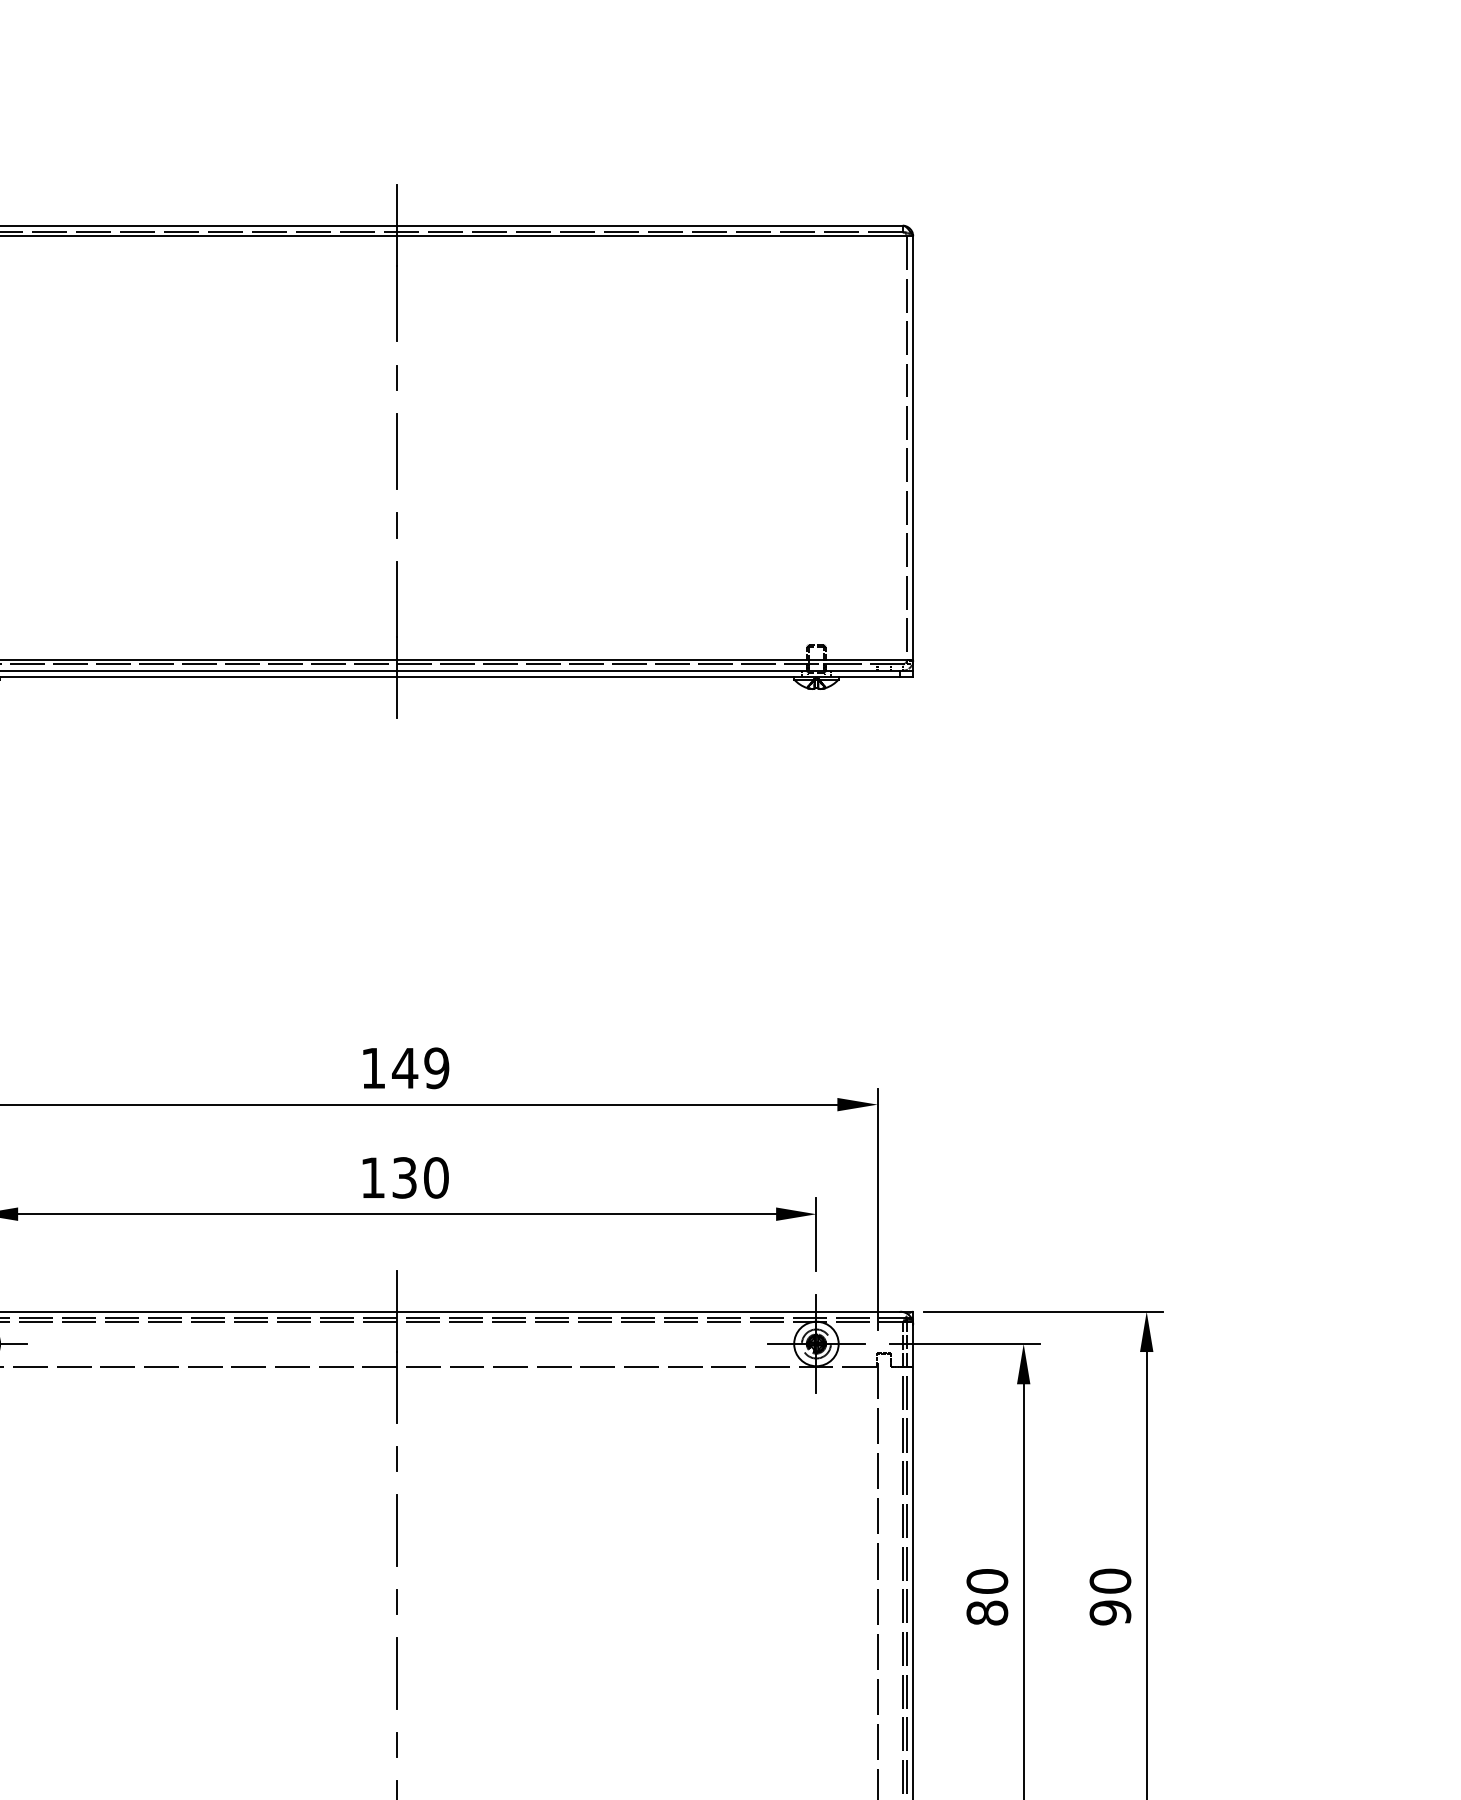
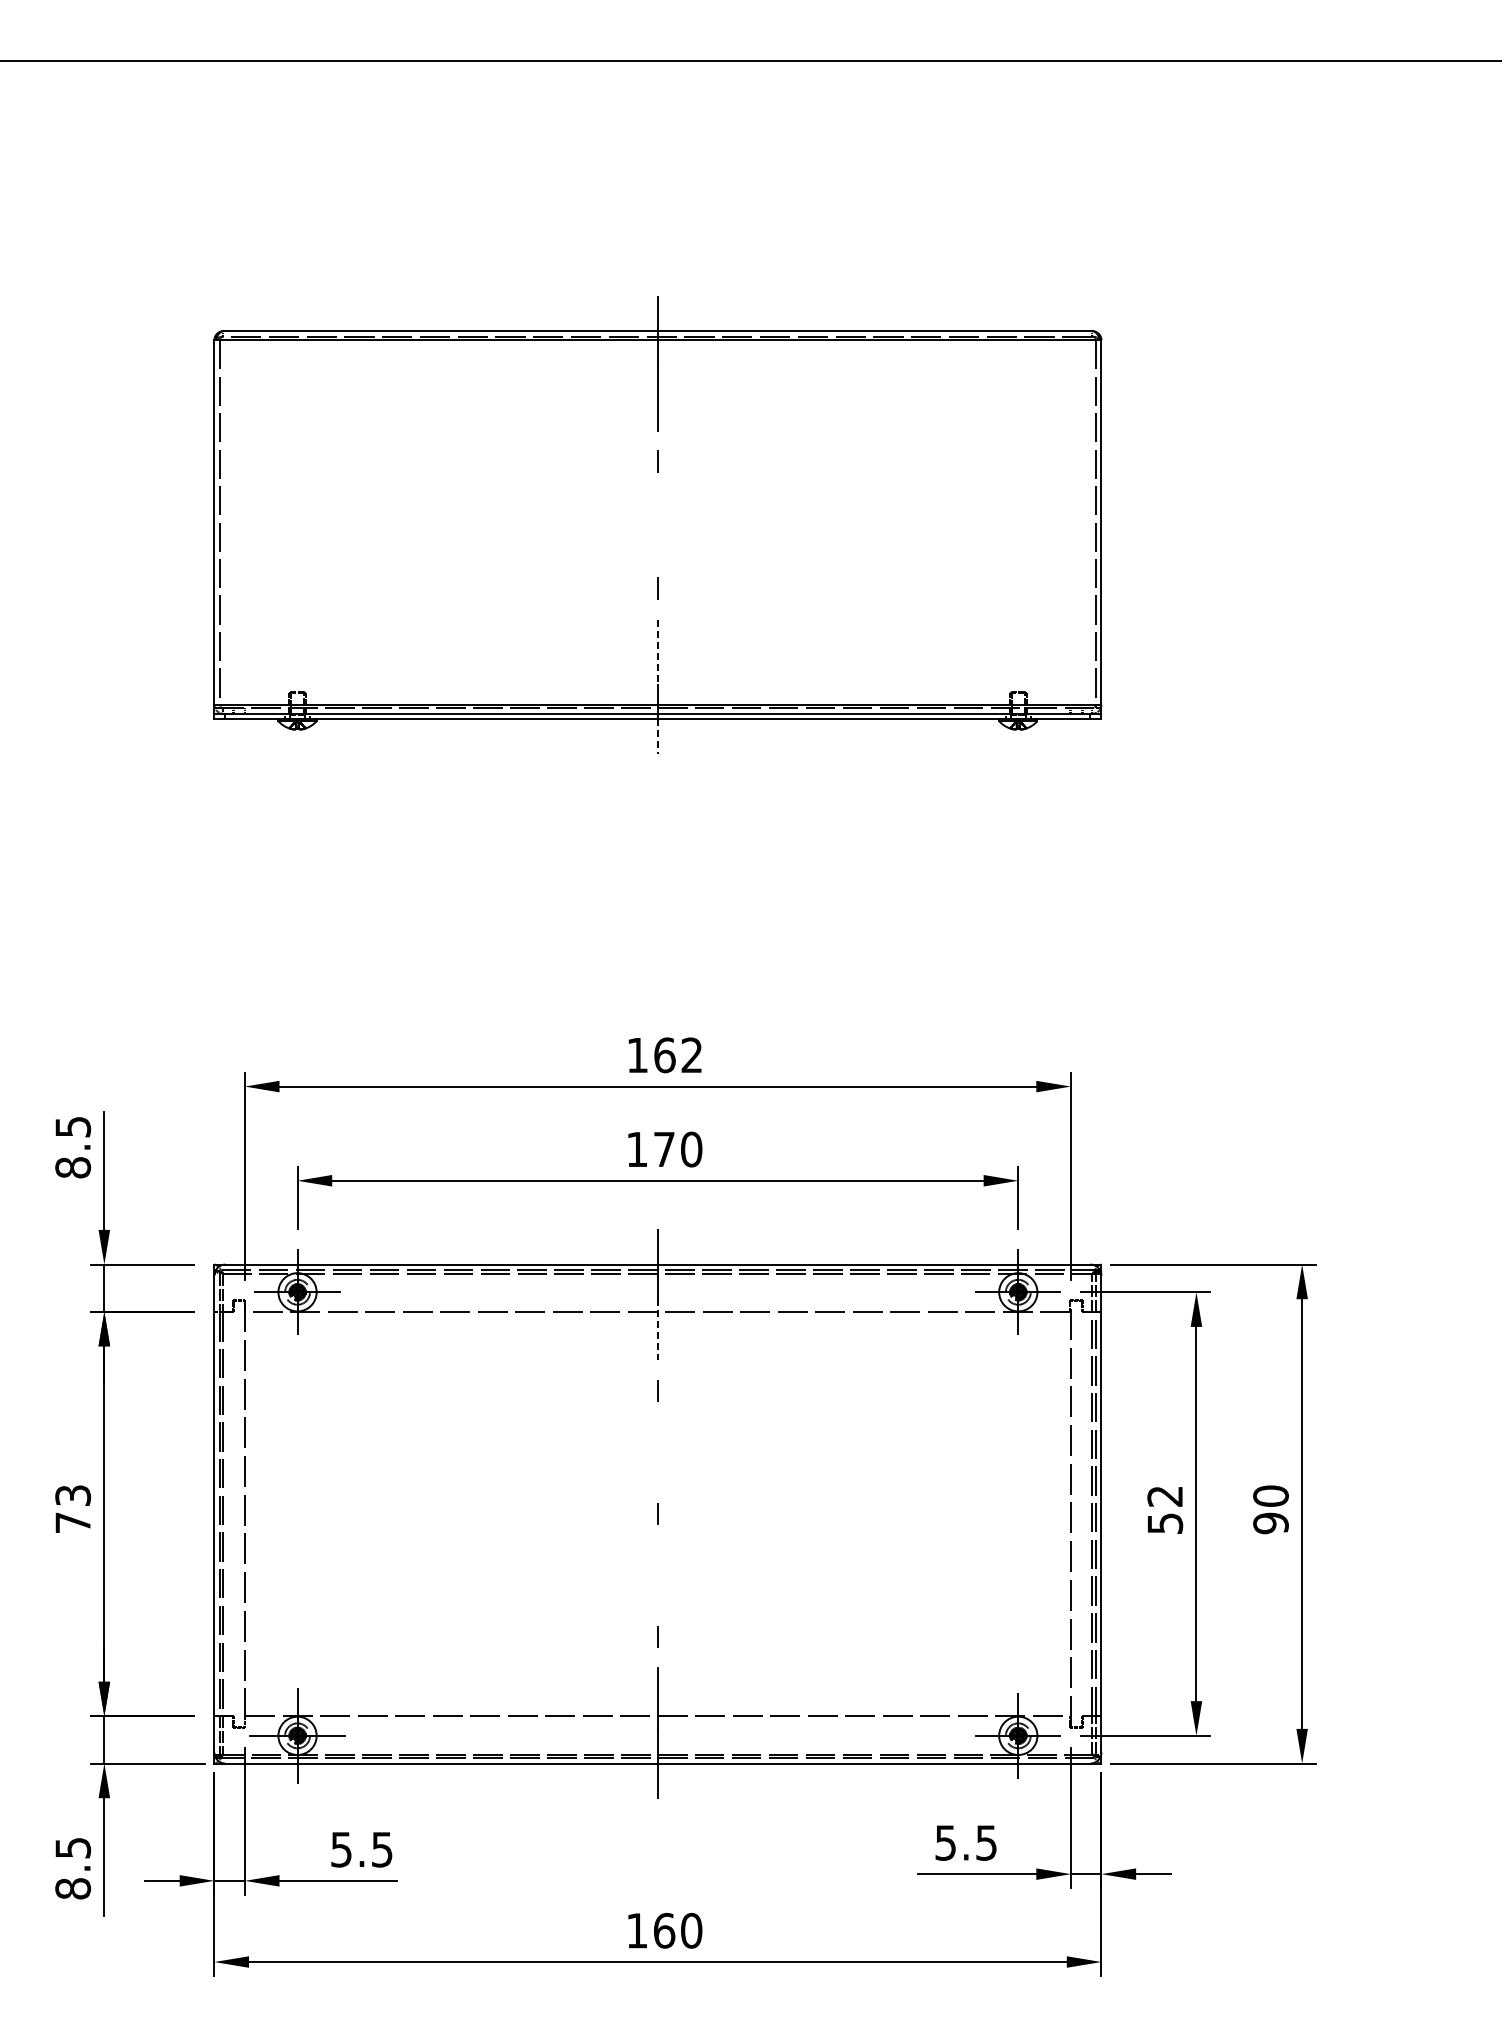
line: (396, 450) -> (657, 524), removed
line: (396, 599) -> (657, 652), solid -> dashed
line: (396, 698) -> (657, 737), solid -> dashed
text: (419, 1068) -> (677, 1055), 149 -> 162
text: (404, 1177) -> (664, 1149), 130 -> 170
line: (396, 1388) -> (657, 1330), solid -> dashed
line: (396, 1530) -> (657, 1452), removed
text: (987, 1596) -> (1165, 1509), 80 -> 52
line: (396, 1673) -> (657, 1575), removed

